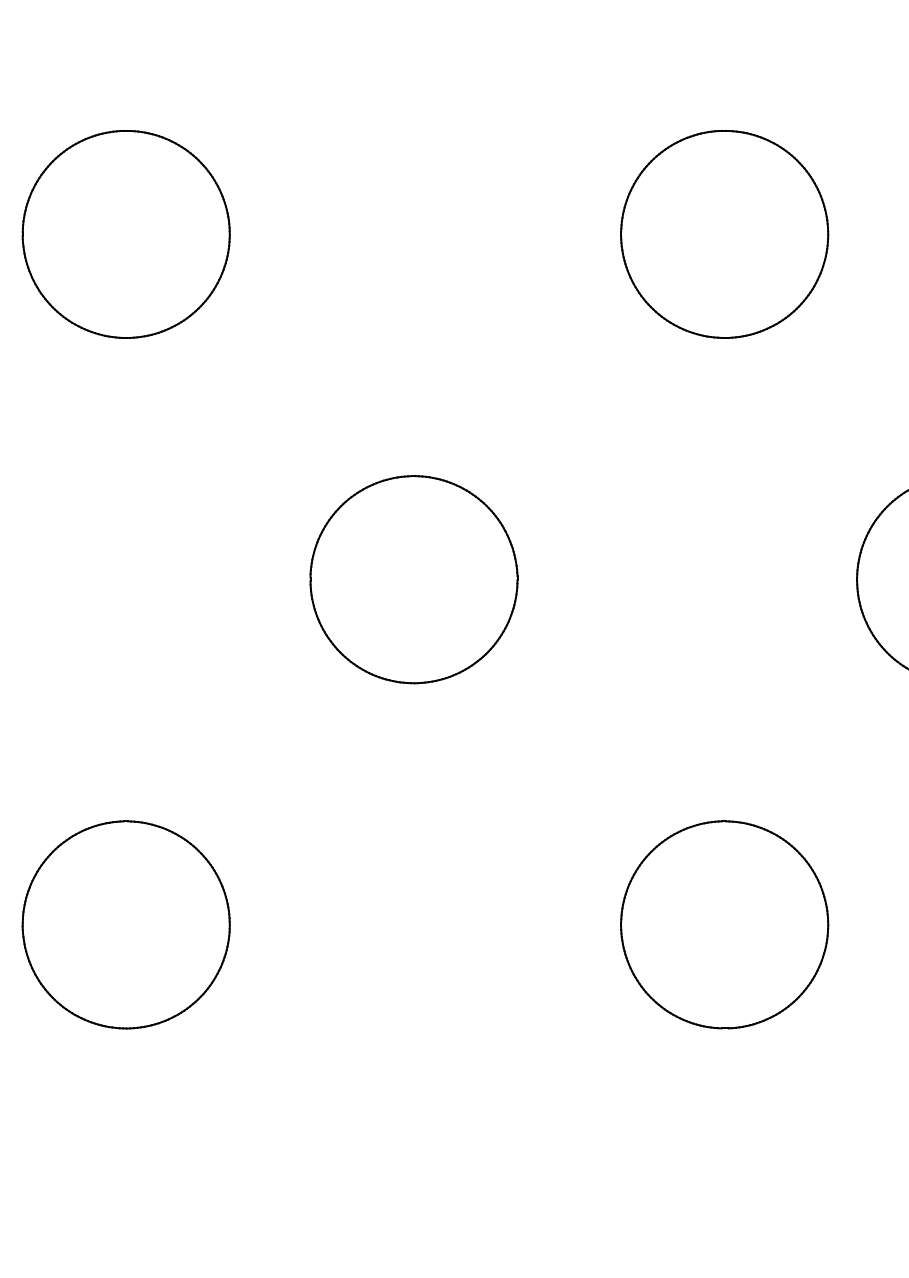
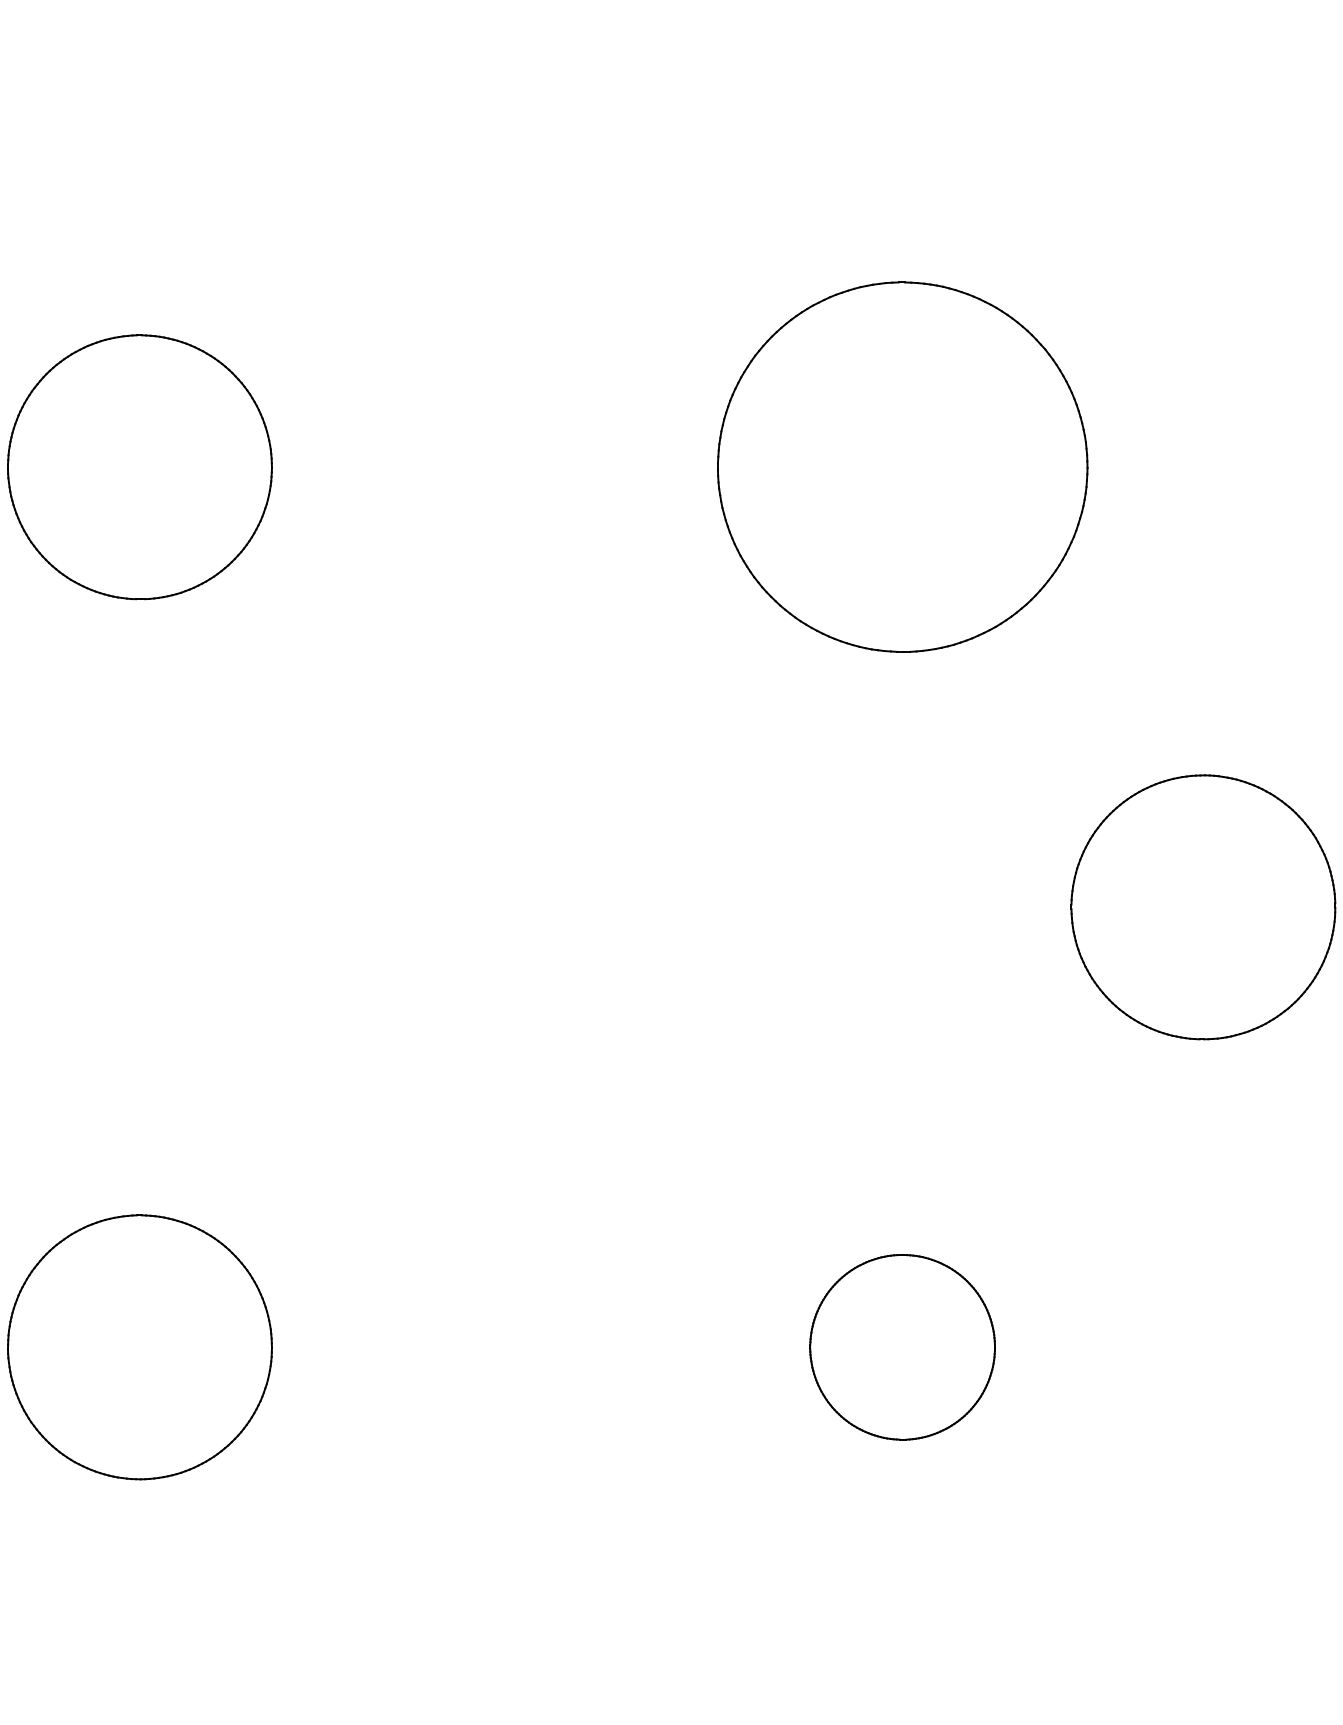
part: (724, 234) -> (902, 467), size x1.4
part: (413, 579) -> (506, 907), removed
part: (724, 925) -> (902, 1347), size x0.7

